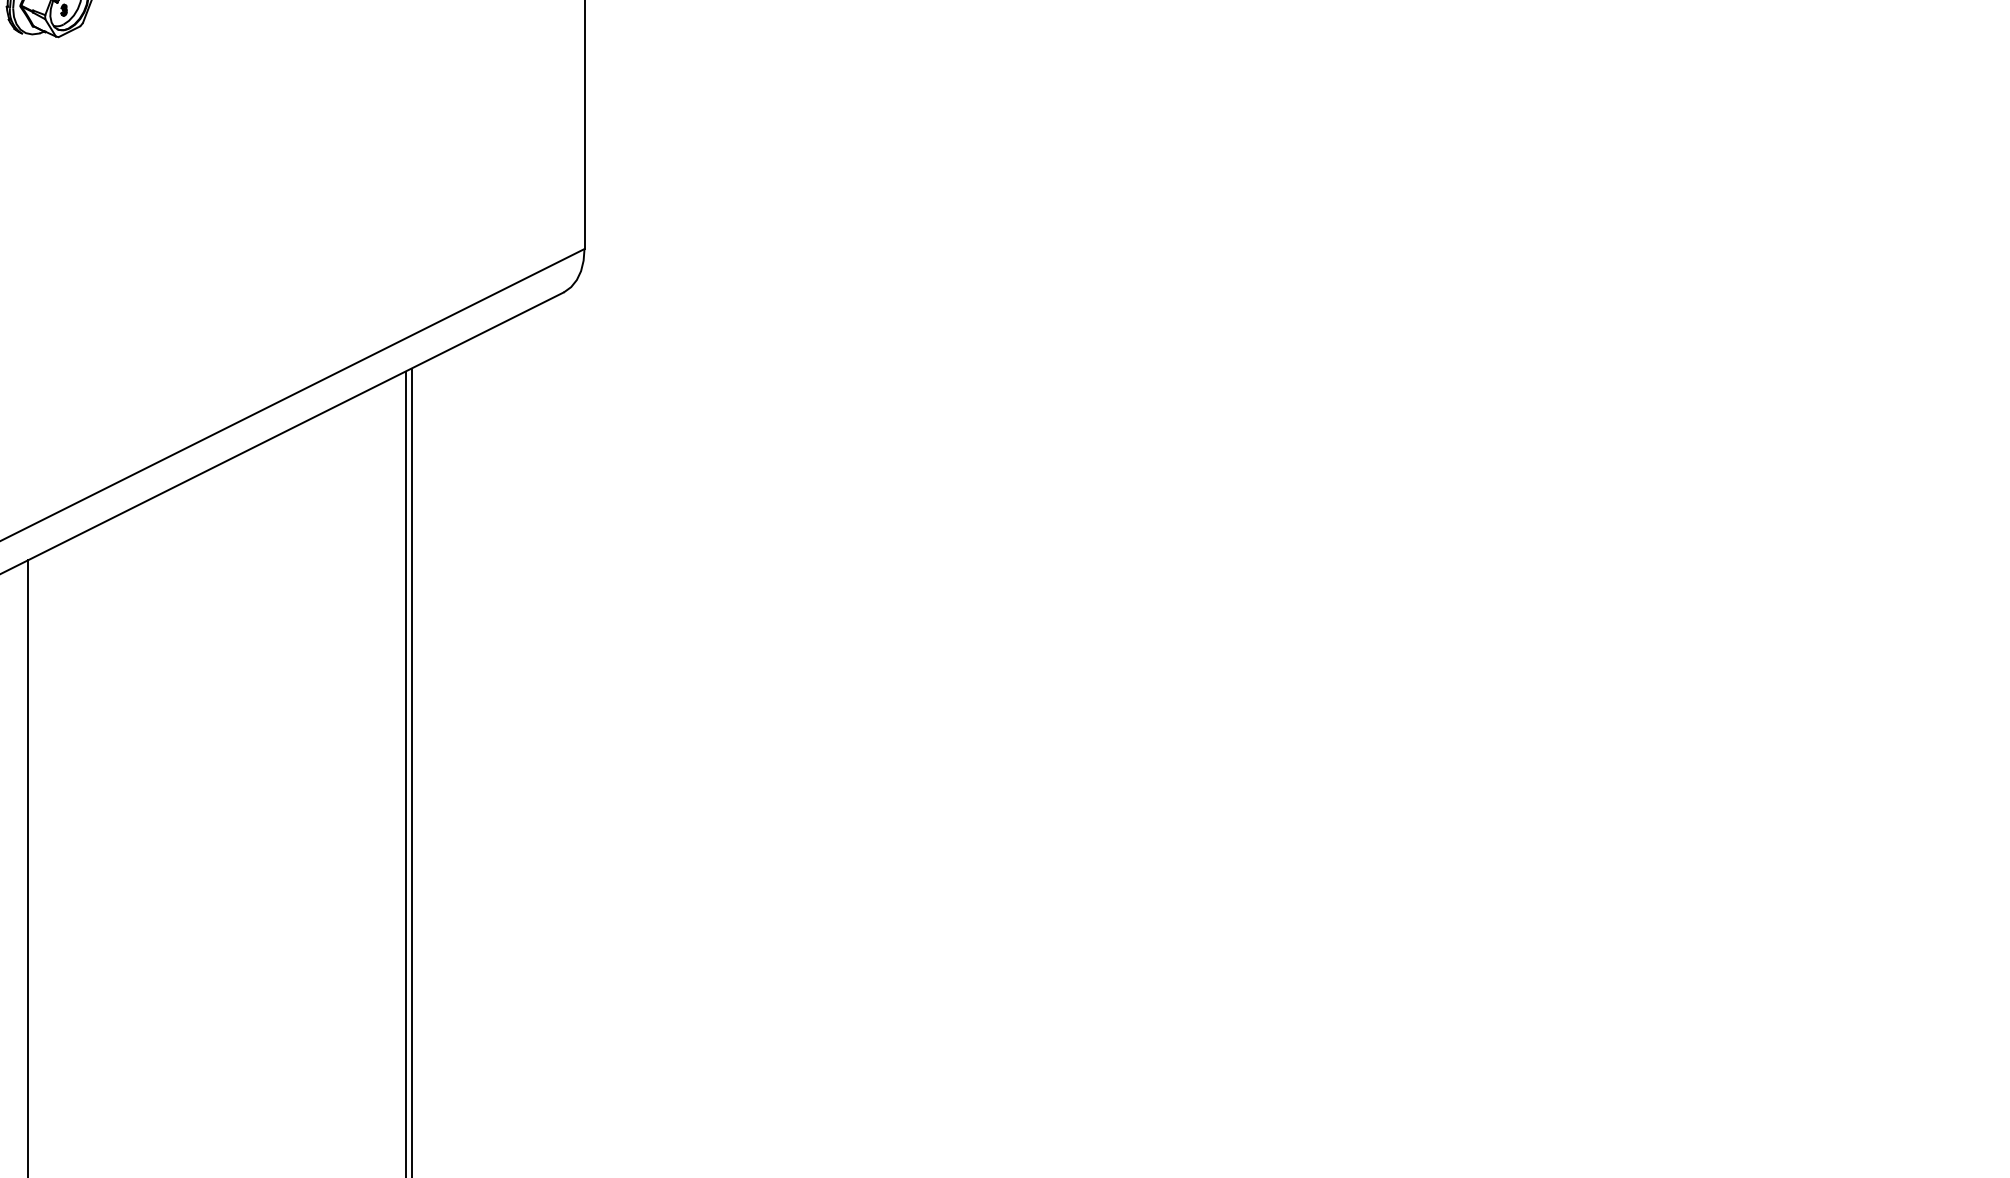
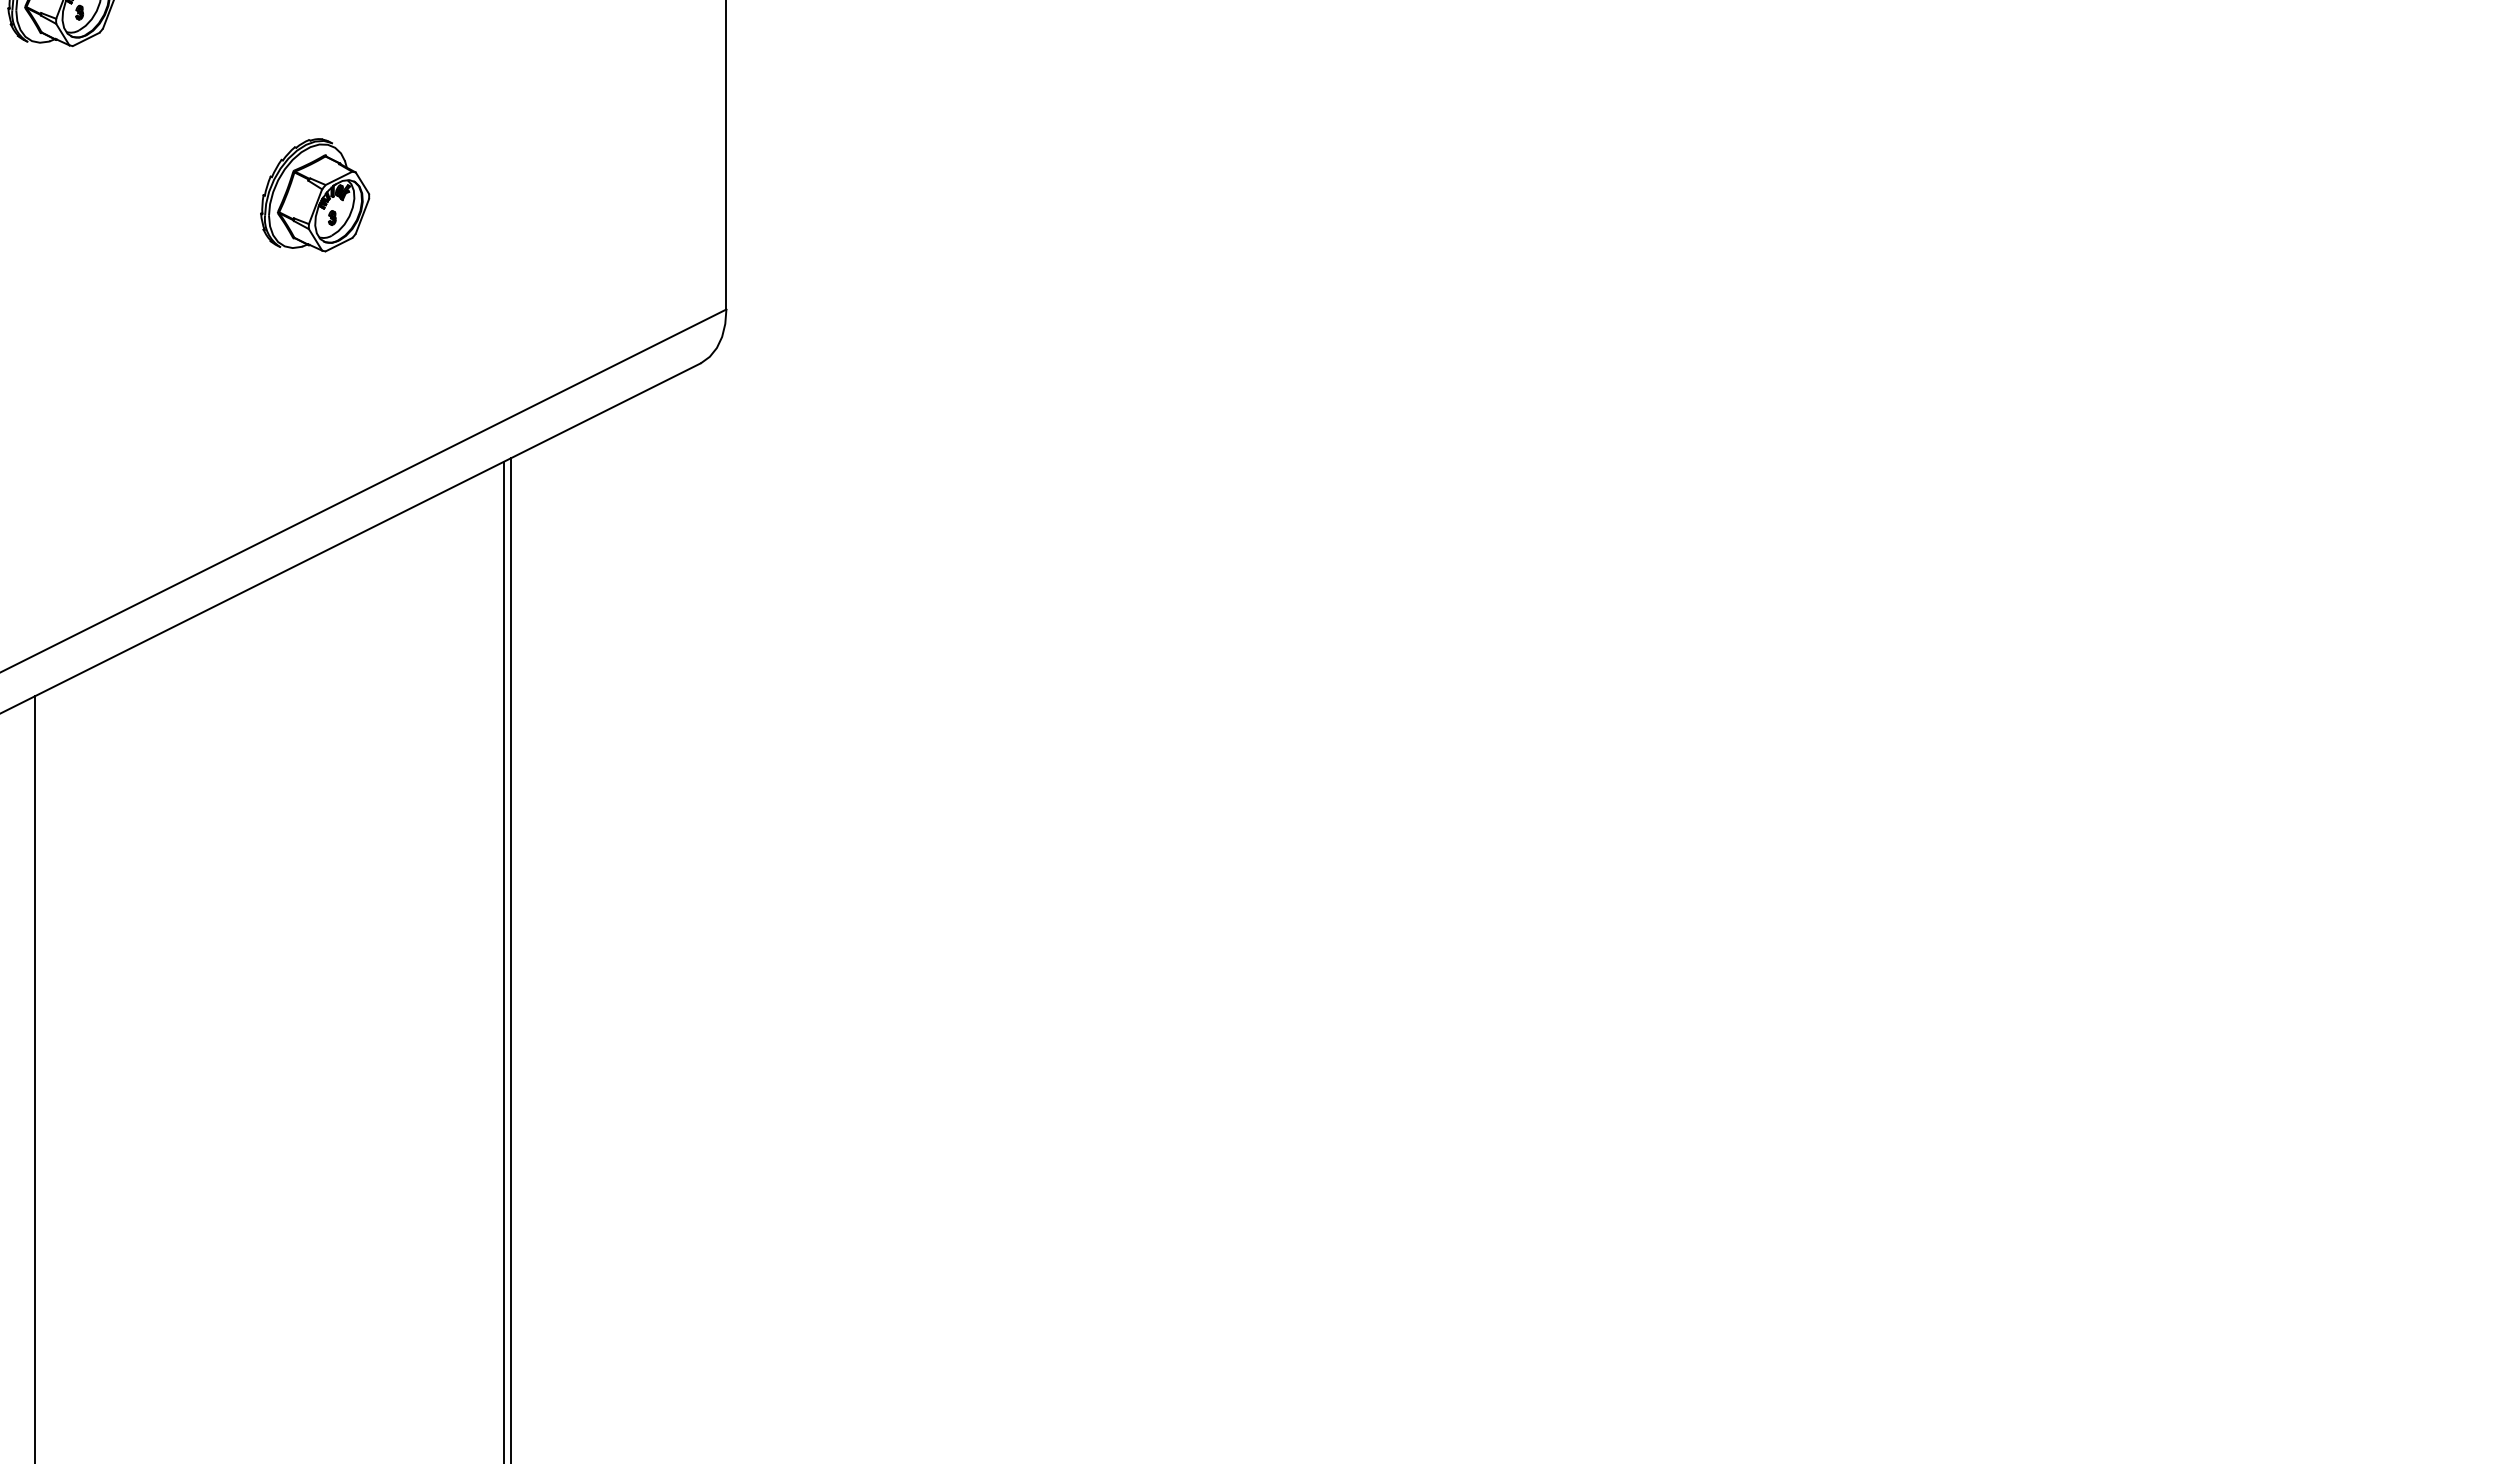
part: (253, 157) -> (315, 195), added

